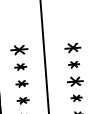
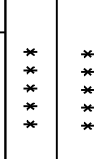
part: (72, 47) -> (87, 53), size x0.71
part: (19, 50) -> (30, 52), size x0.71
part: (75, 80) -> (87, 89), size x0.71

